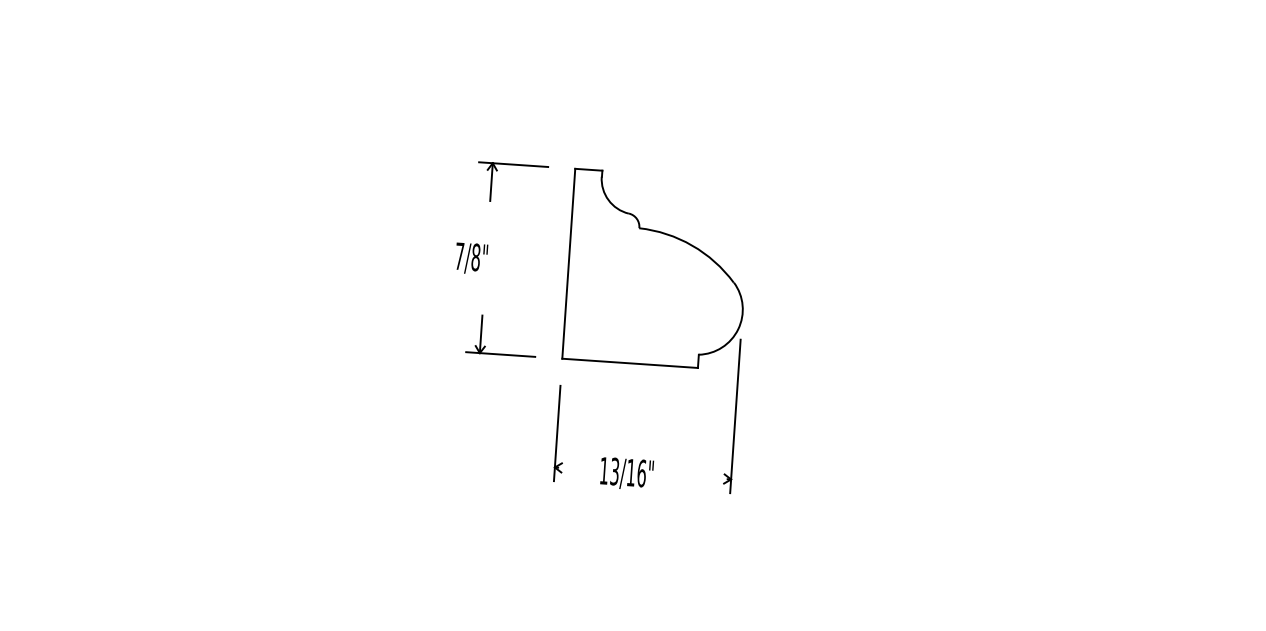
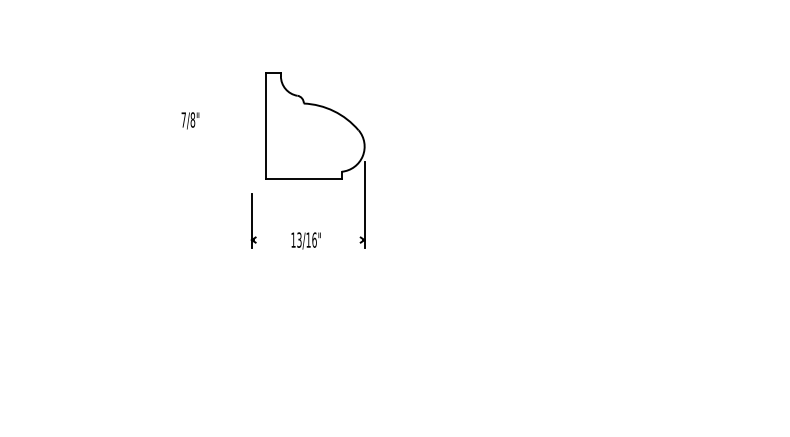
part: (513, 165) -> (231, 73), removed
text: (471, 258) -> (190, 120), moved
part: (501, 353) -> (231, 178), removed
part: (560, 432) -> (253, 220), moved

